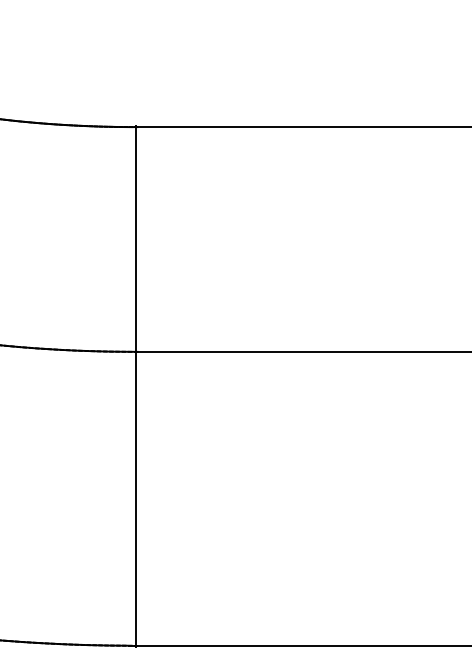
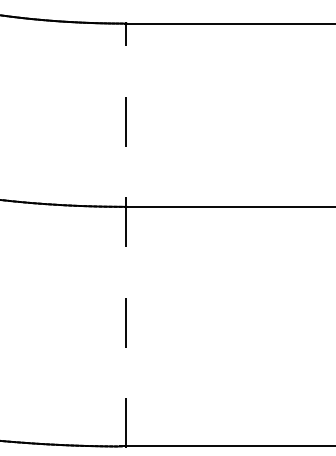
line: (136, 386) -> (125, 235), solid -> dashed

